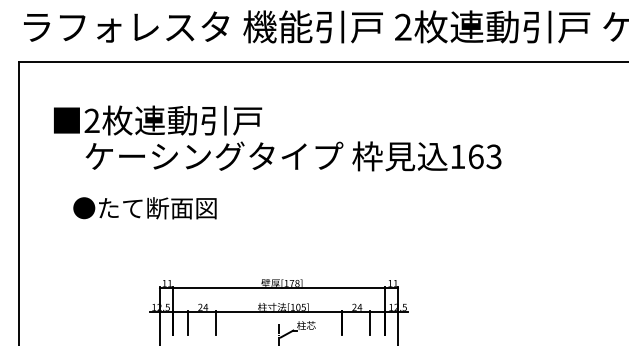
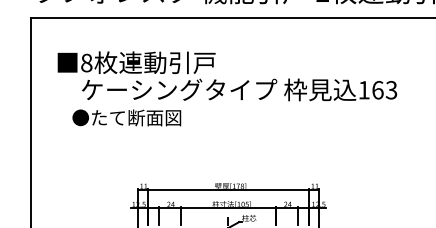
text: (91, 120) -> (86, 62), 2 -> 8
text: (144, 208) -> (126, 118), moved

